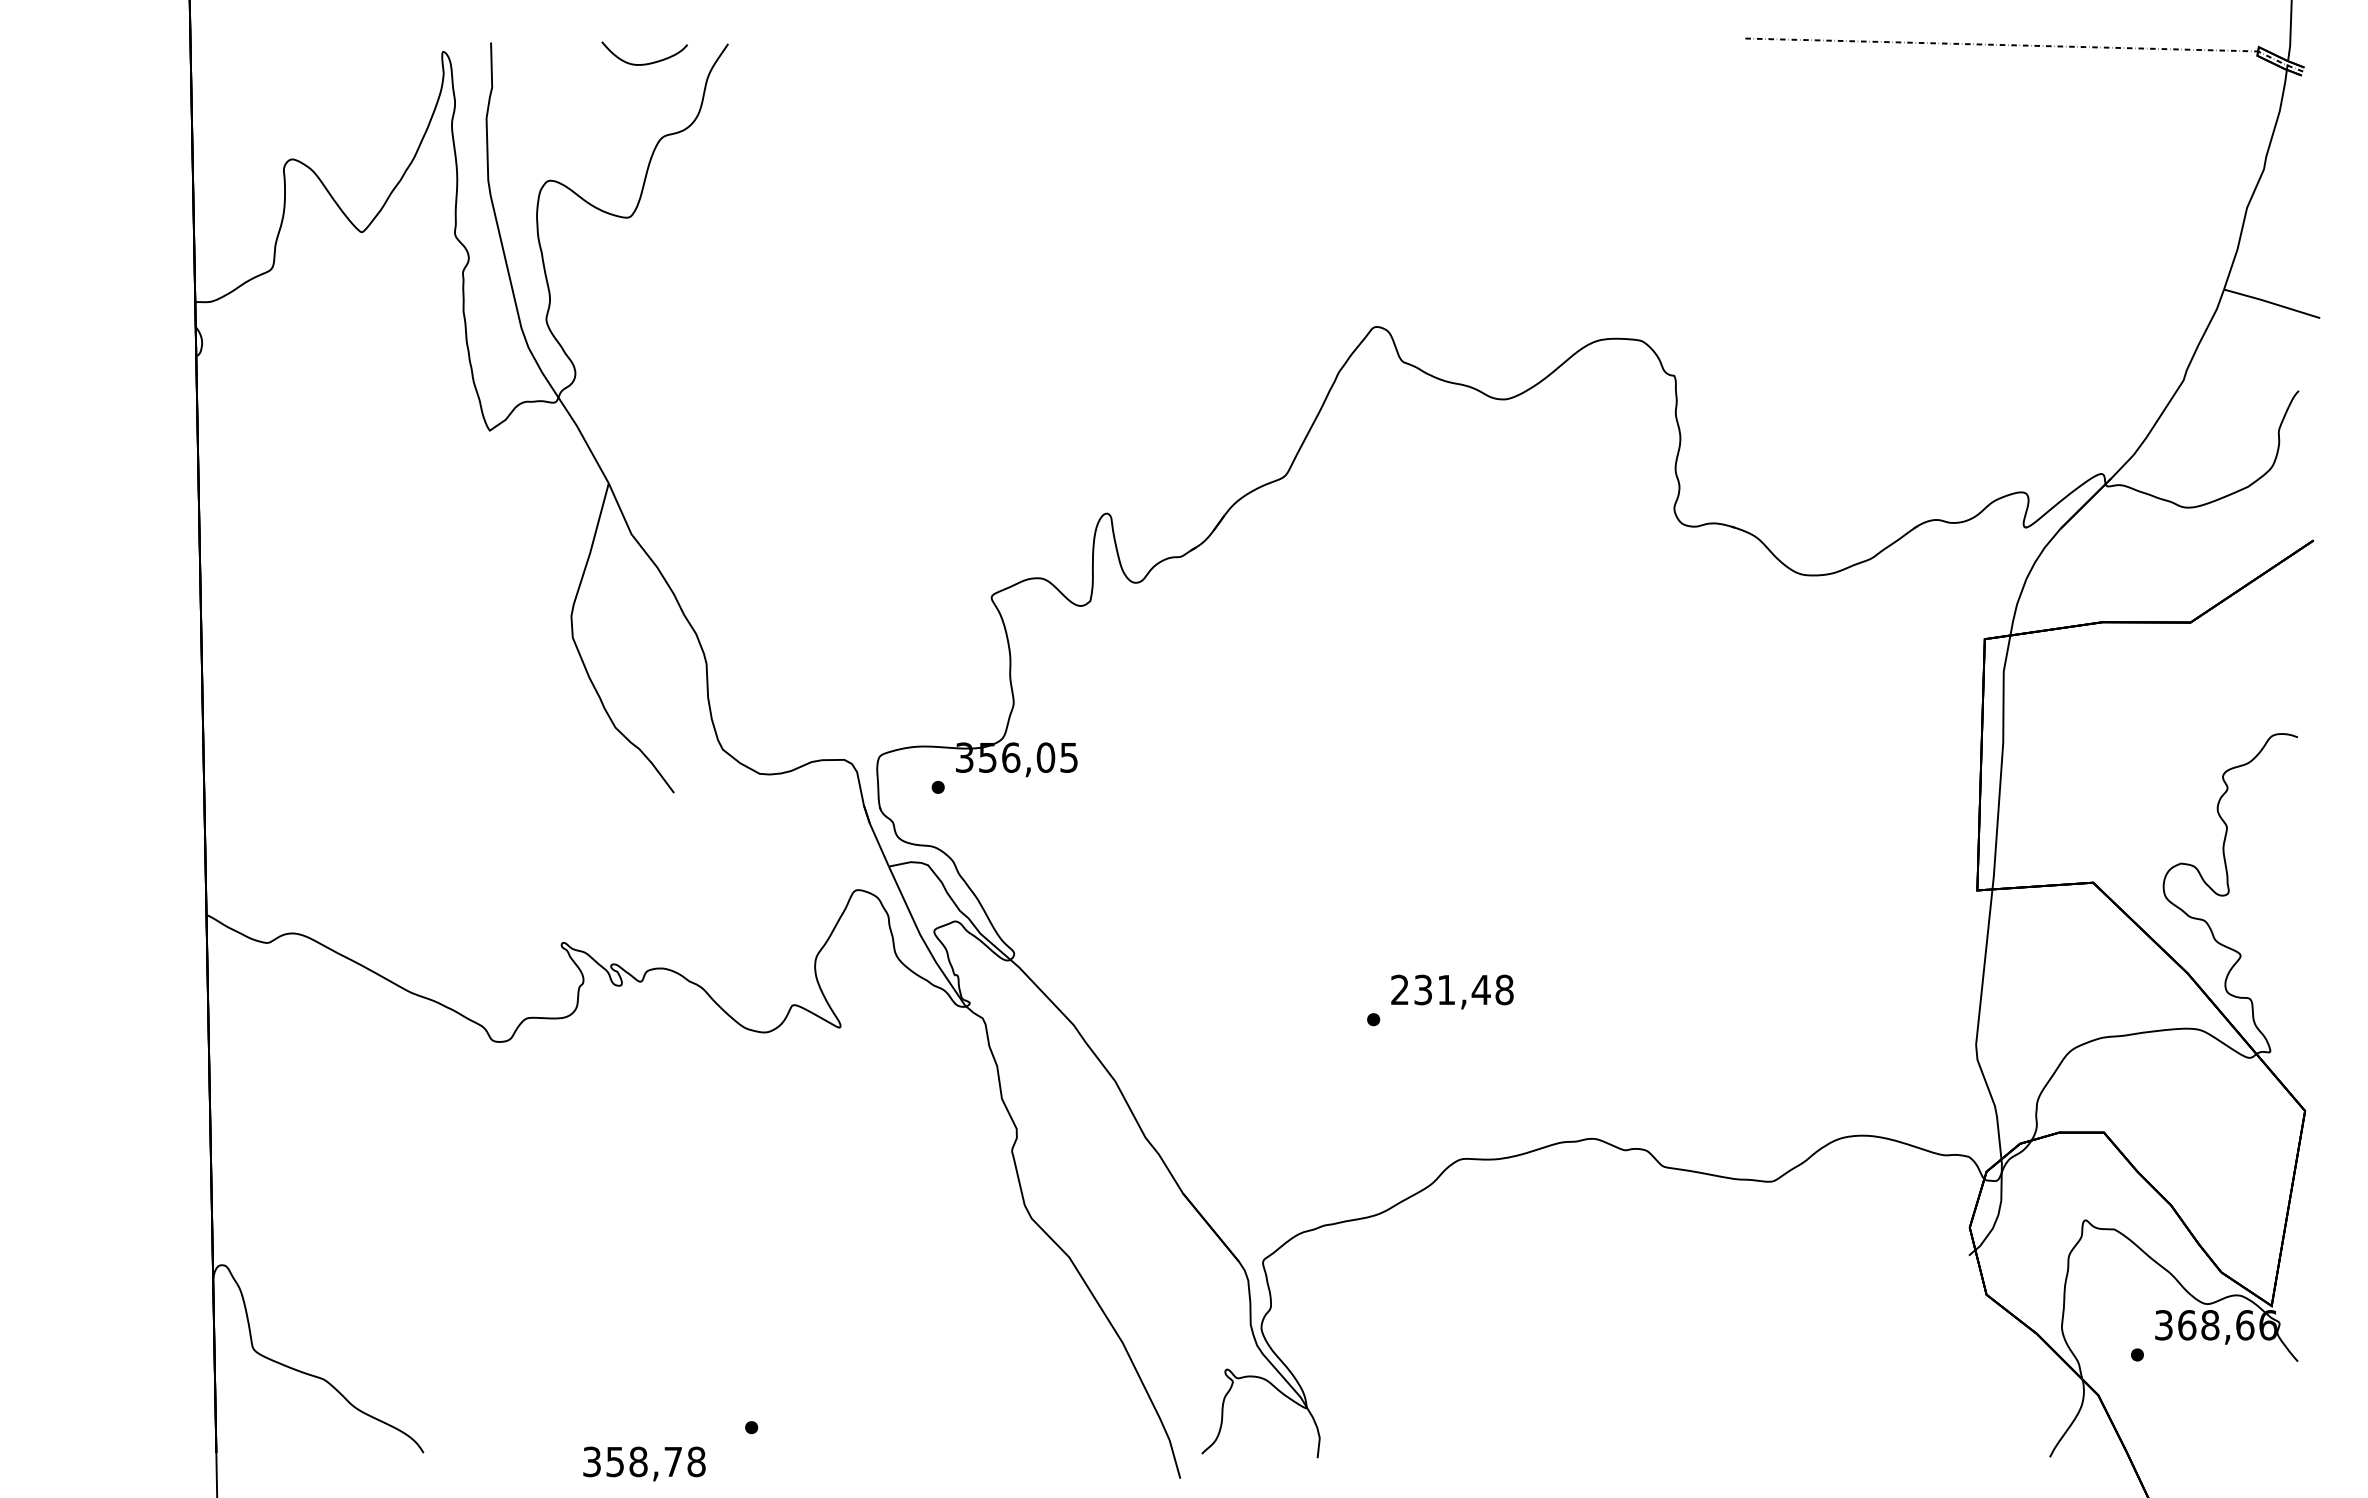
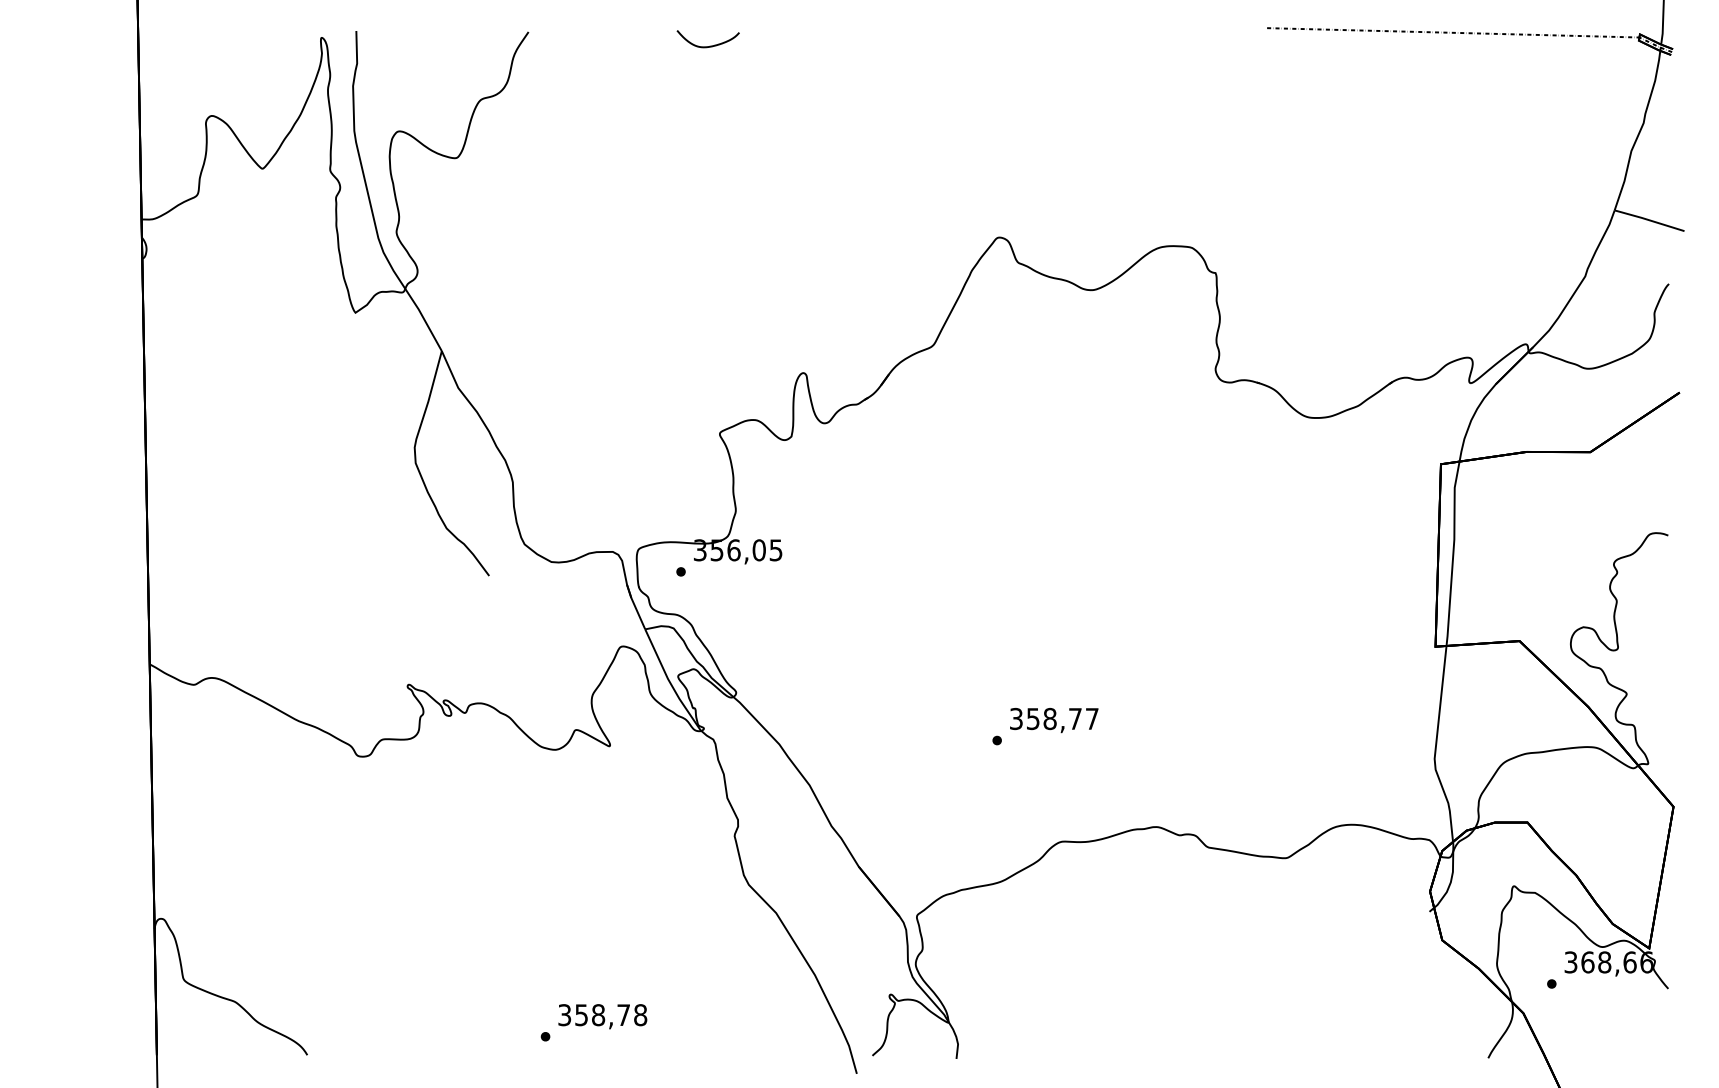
curve: (644, 63) -> (708, 46), moved
text: (1452, 989) -> (1054, 718), 231,48 -> 358,77
text: (644, 1463) -> (602, 1016), moved

